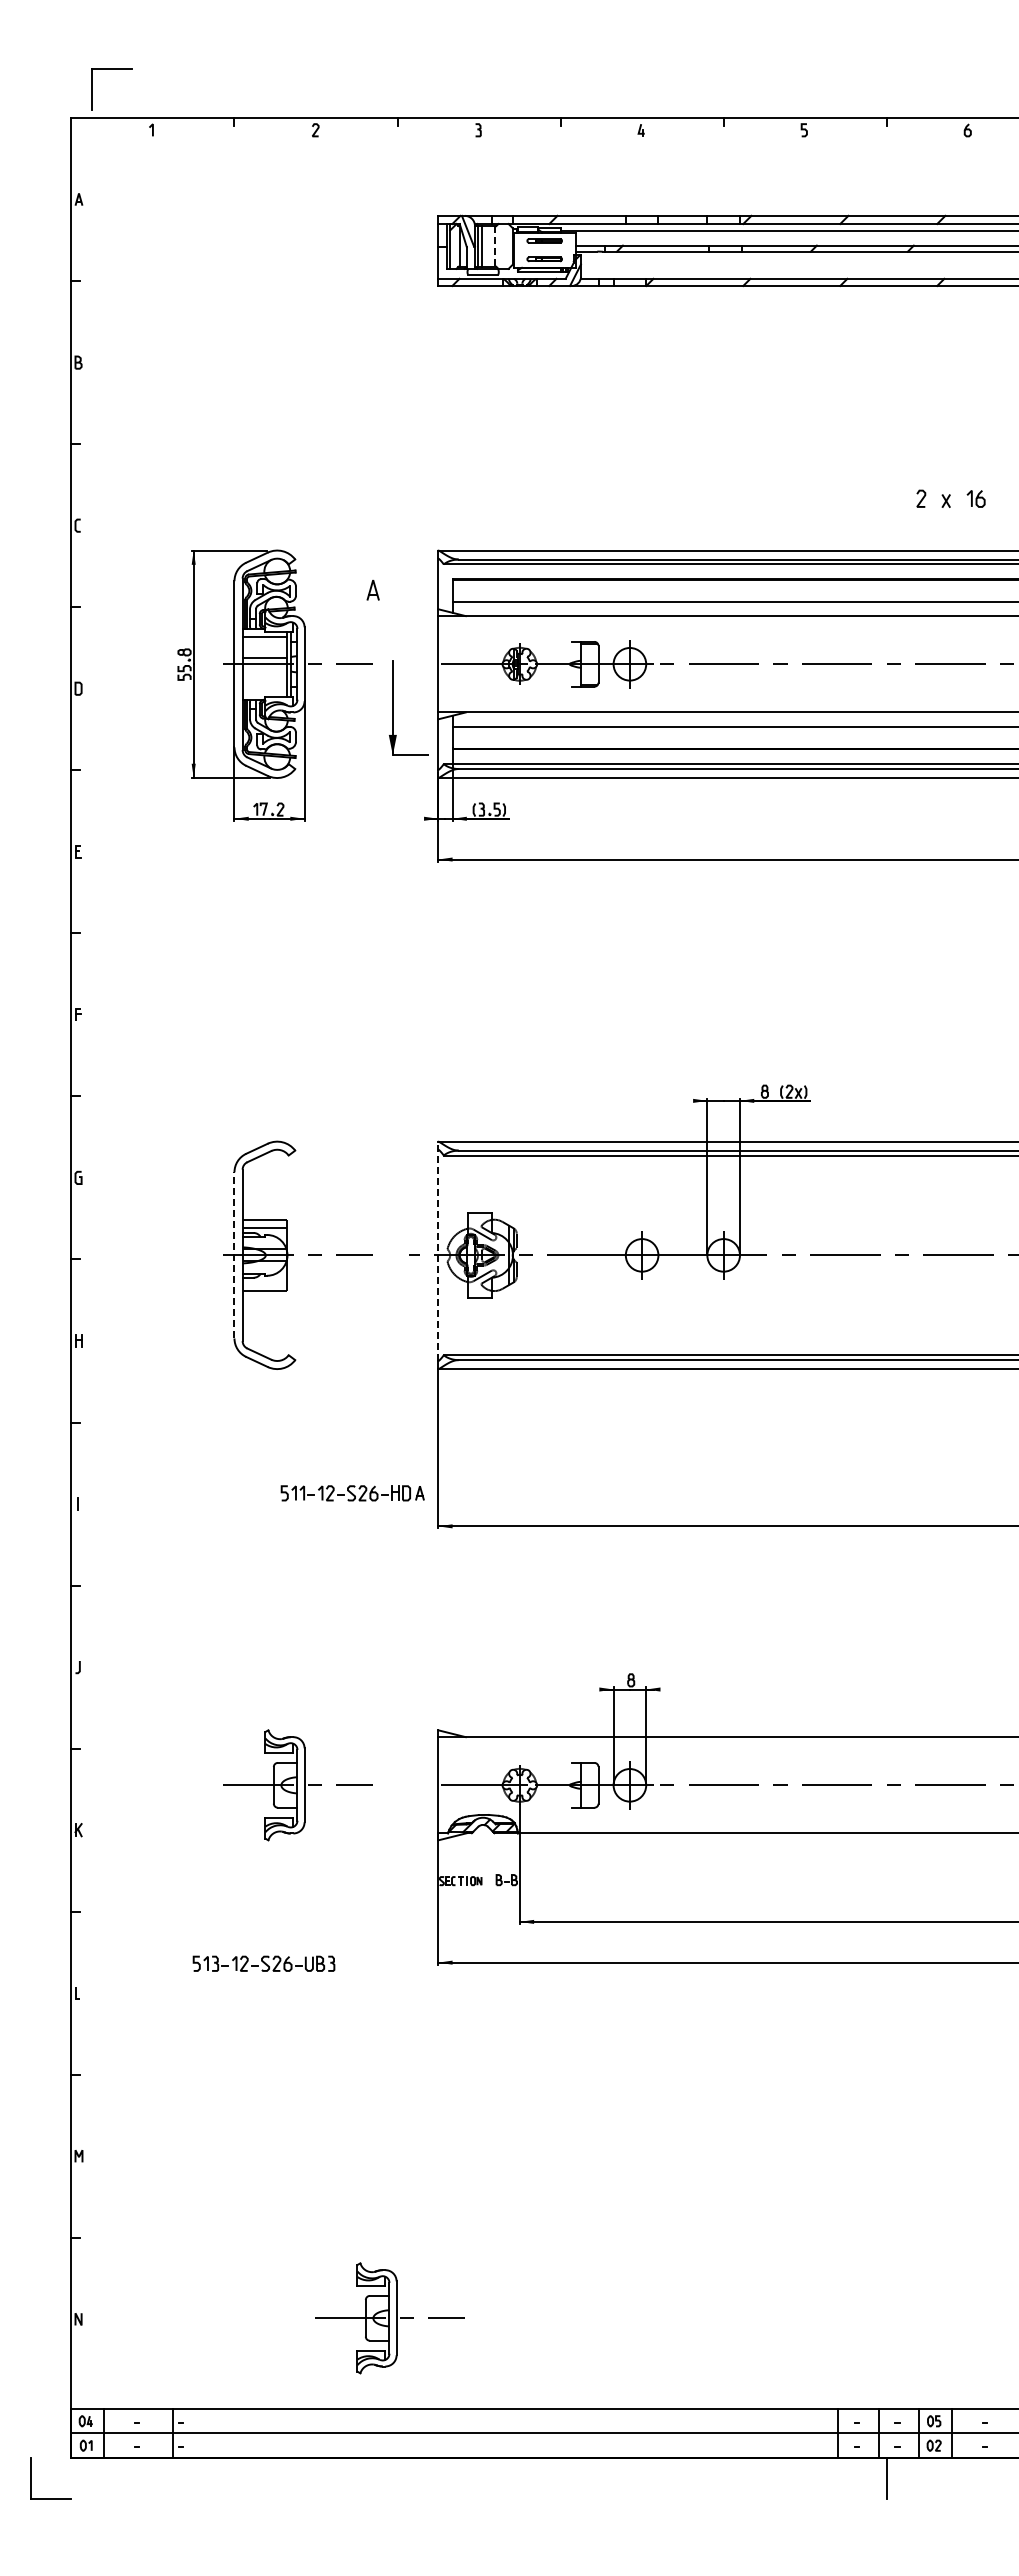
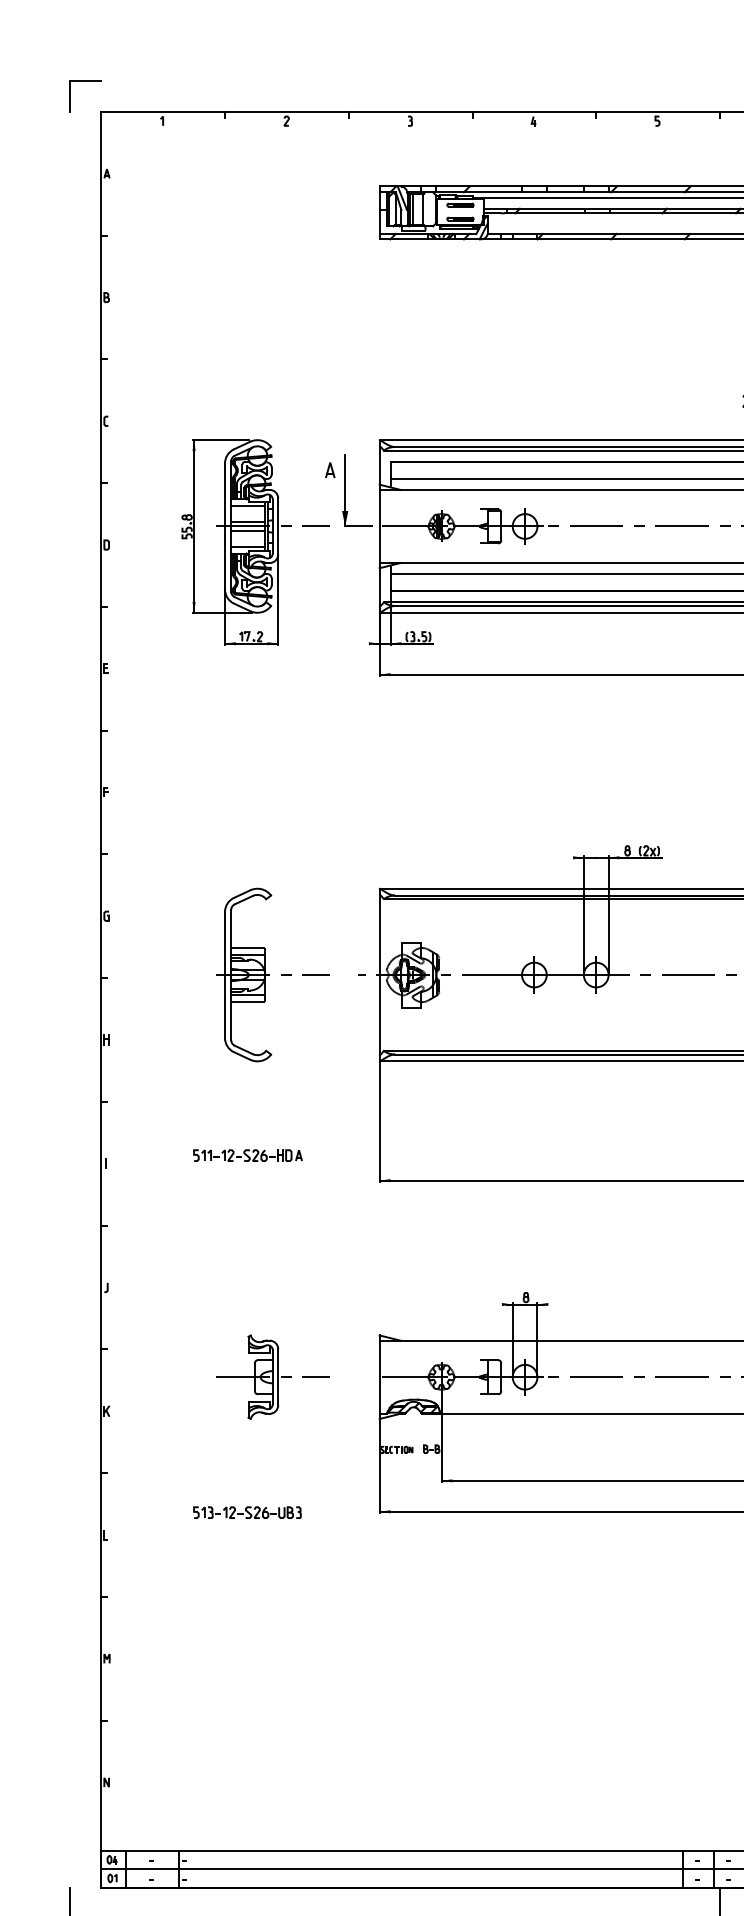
part: (92, 89) -> (70, 96), moved
line: (495, 246) -> (423, 209), dashed -> solid
line: (264, 670) -> (247, 531), added
line: (264, 691) -> (247, 547), added
part: (393, 707) -> (345, 490), moved
line: (438, 1251) -> (379, 972), dashed -> solid
line: (234, 1254) -> (225, 974), dashed -> solid
line: (264, 1282) -> (247, 995), added
part: (352, 1493) -> (247, 1155), moved
part: (389, 2318) -> (342, 1781), removed

